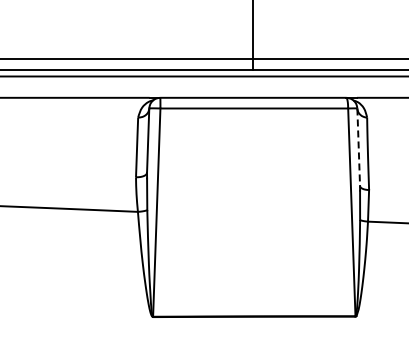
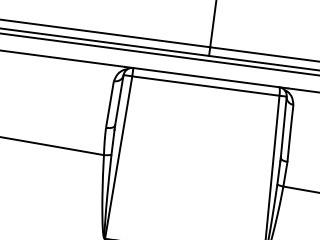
line: (358, 147) -> (283, 127), dashed -> solid

